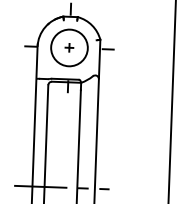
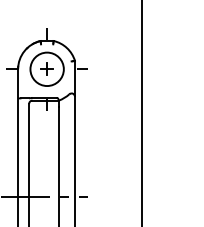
part: (68, 47) -> (46, 68), size x1.67

